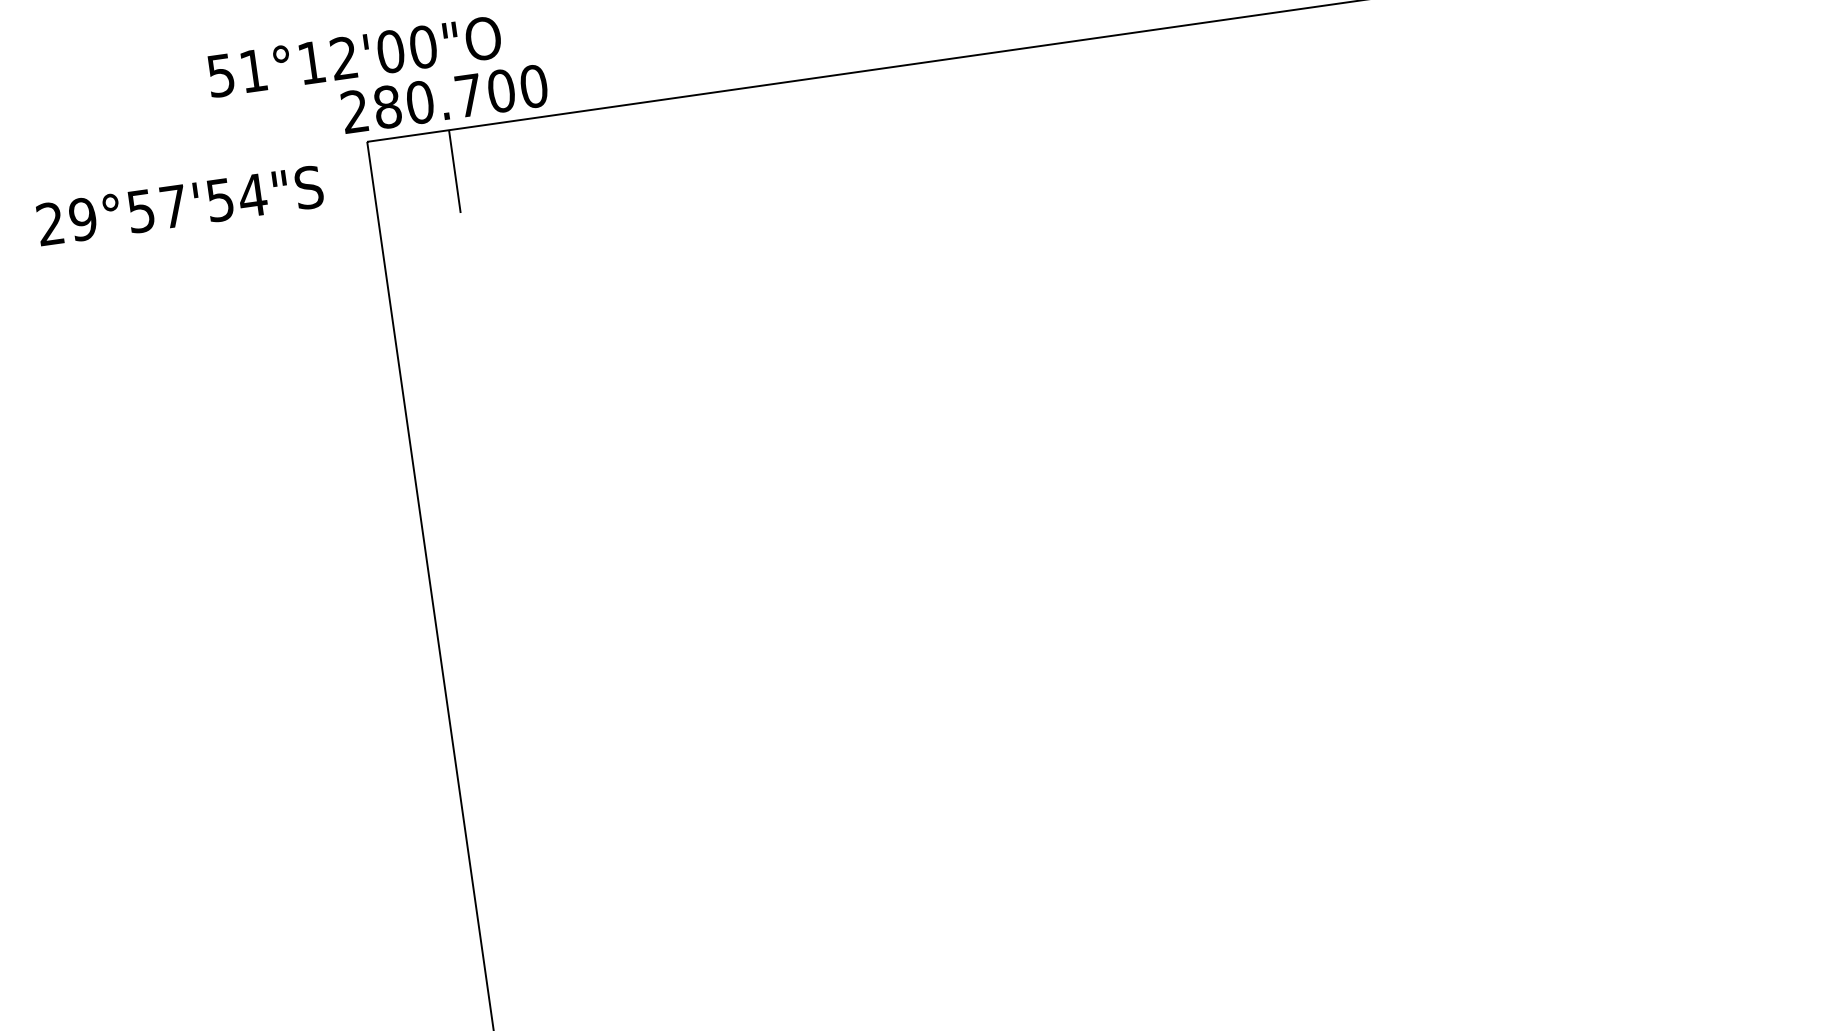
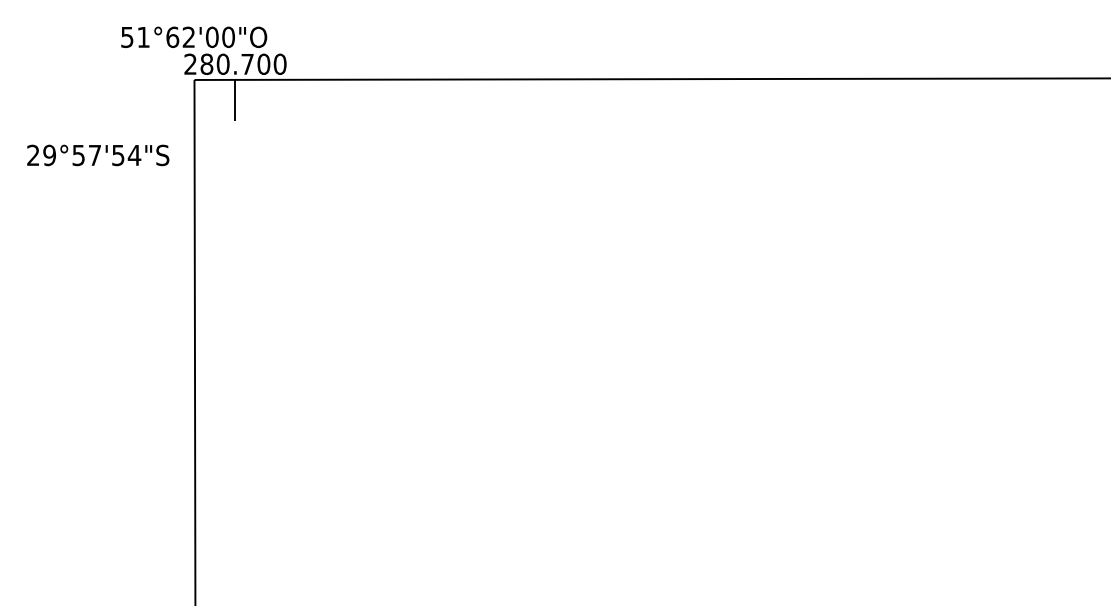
text: (311, 61) -> (172, 36), 51°12'00"O -> 51°62'00"O
text: (180, 205) -> (98, 155), moved

